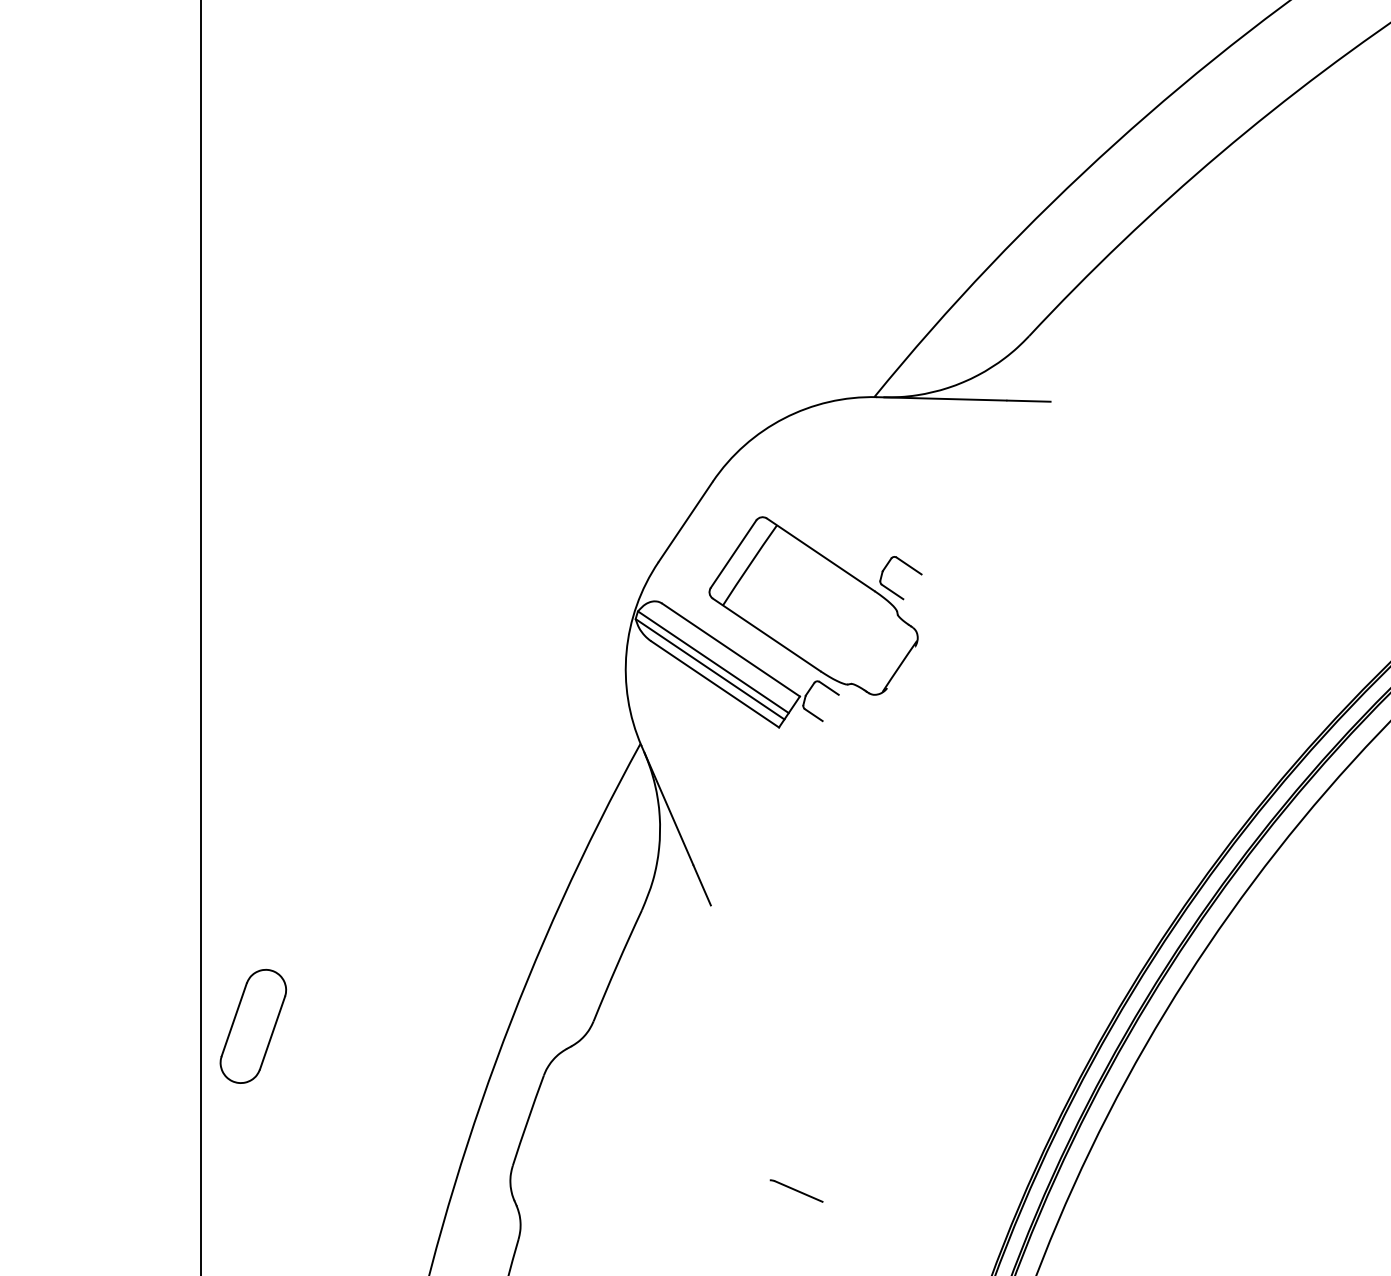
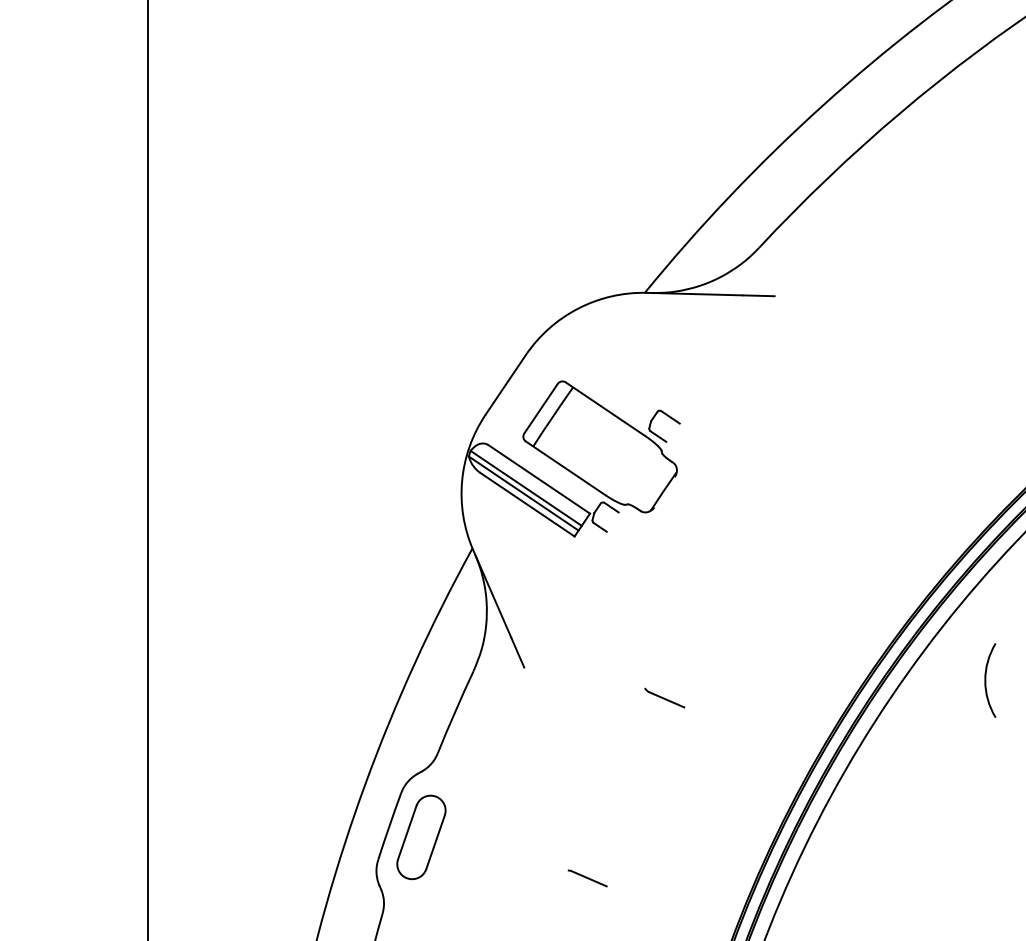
arc: (1336, 922) -> (985, 680), added
part: (900, 946) -> (664, 698), added
part: (253, 1025) -> (421, 836), moved

